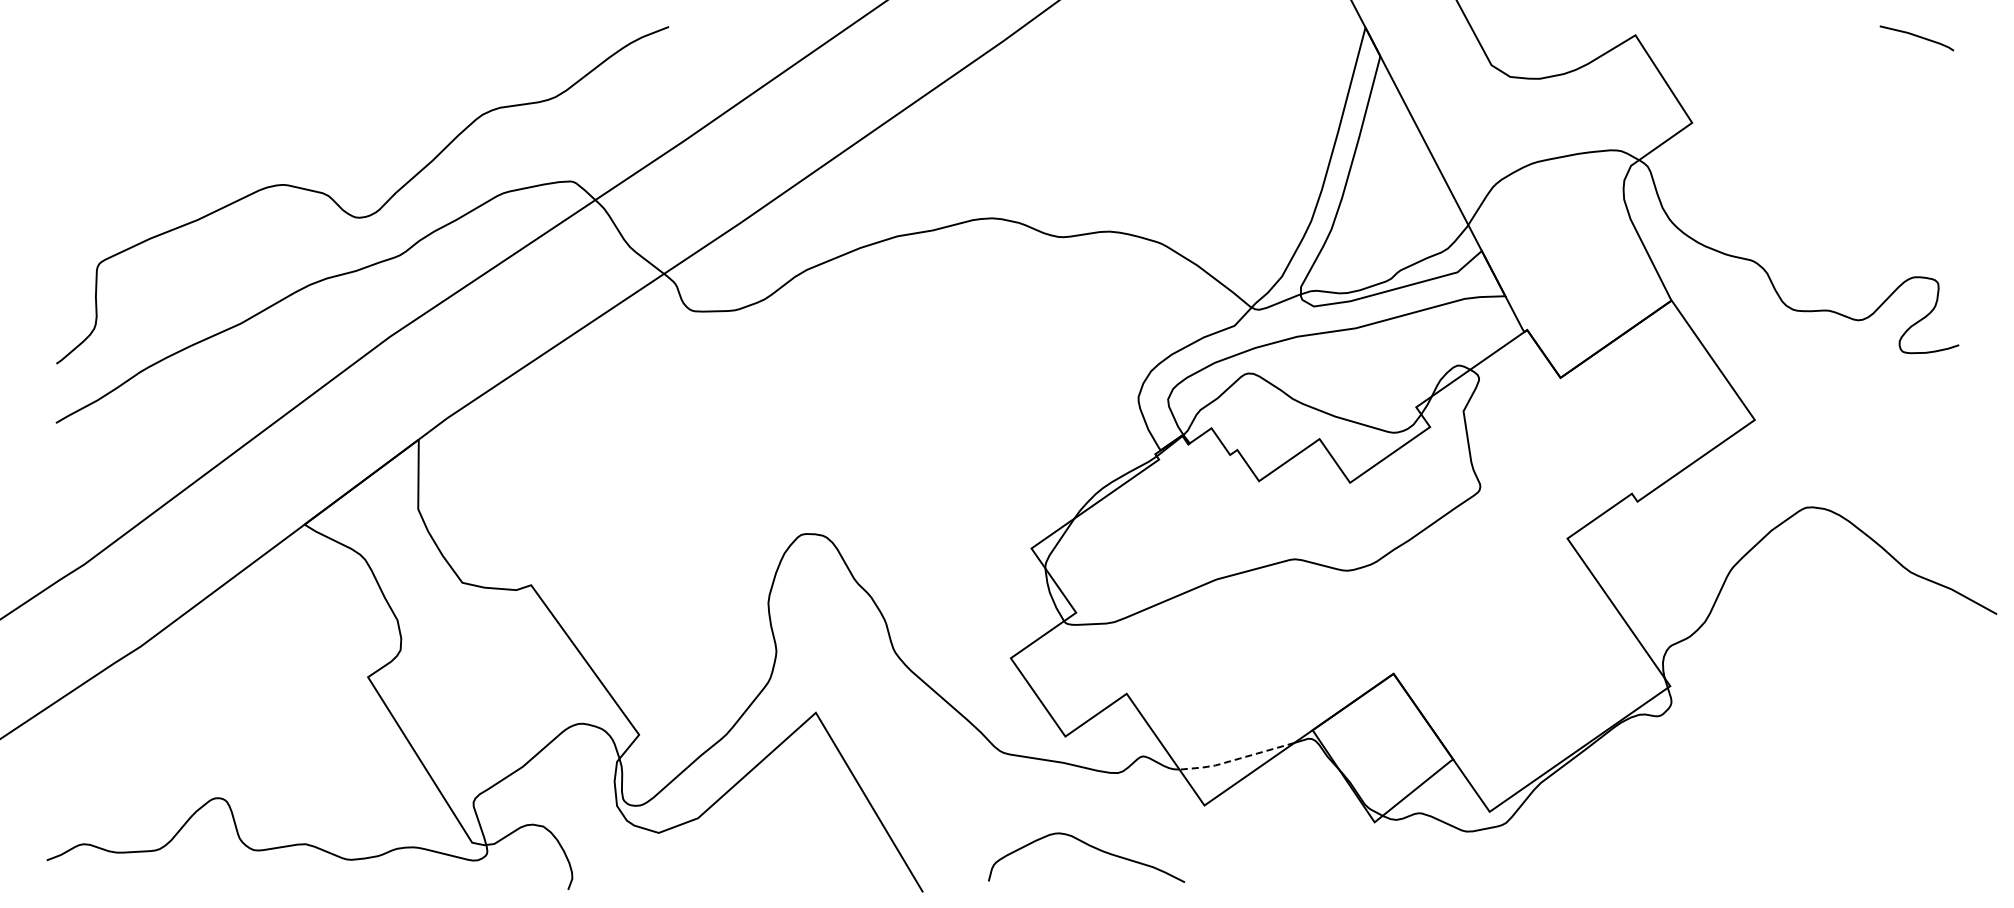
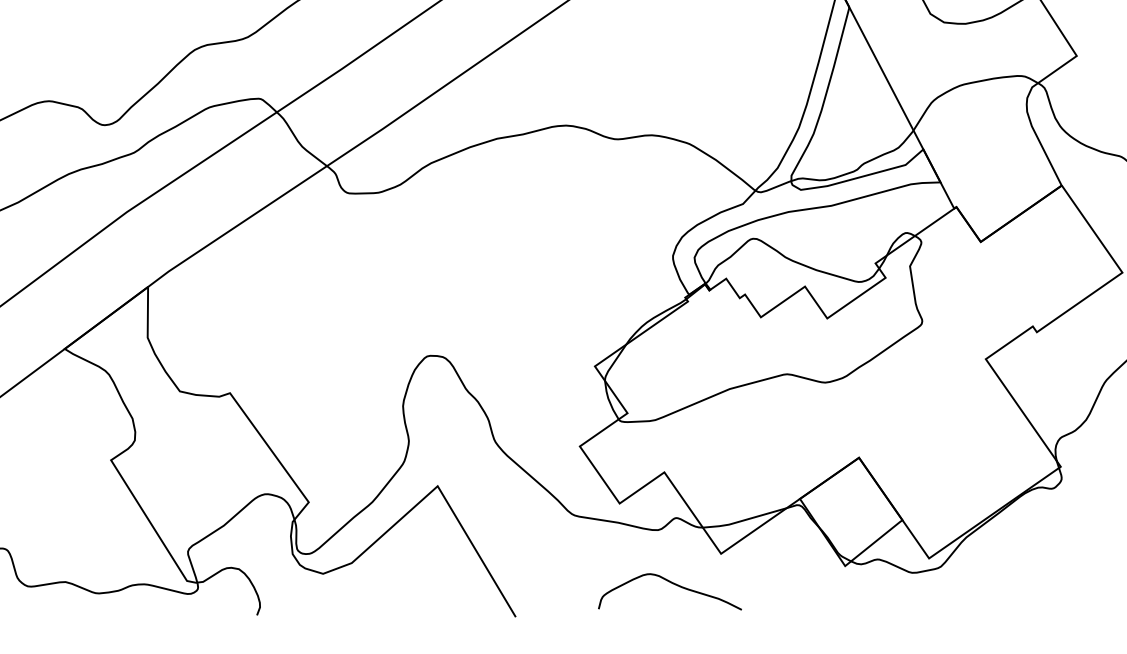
line: (1236, 759) -> (744, 520), dashed -> solid
curve: (1091, 847) -> (673, 584), moved

